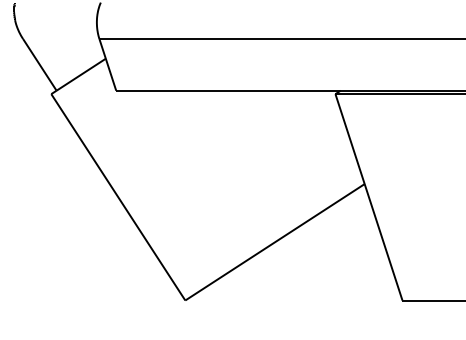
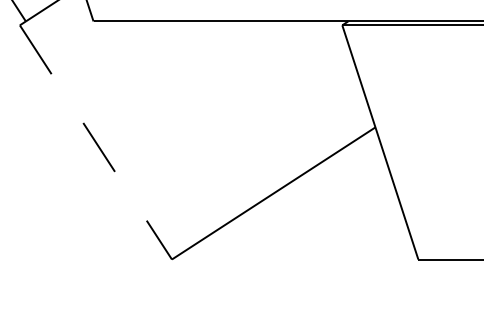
line: (118, 197) -> (96, 142), solid -> dashed

